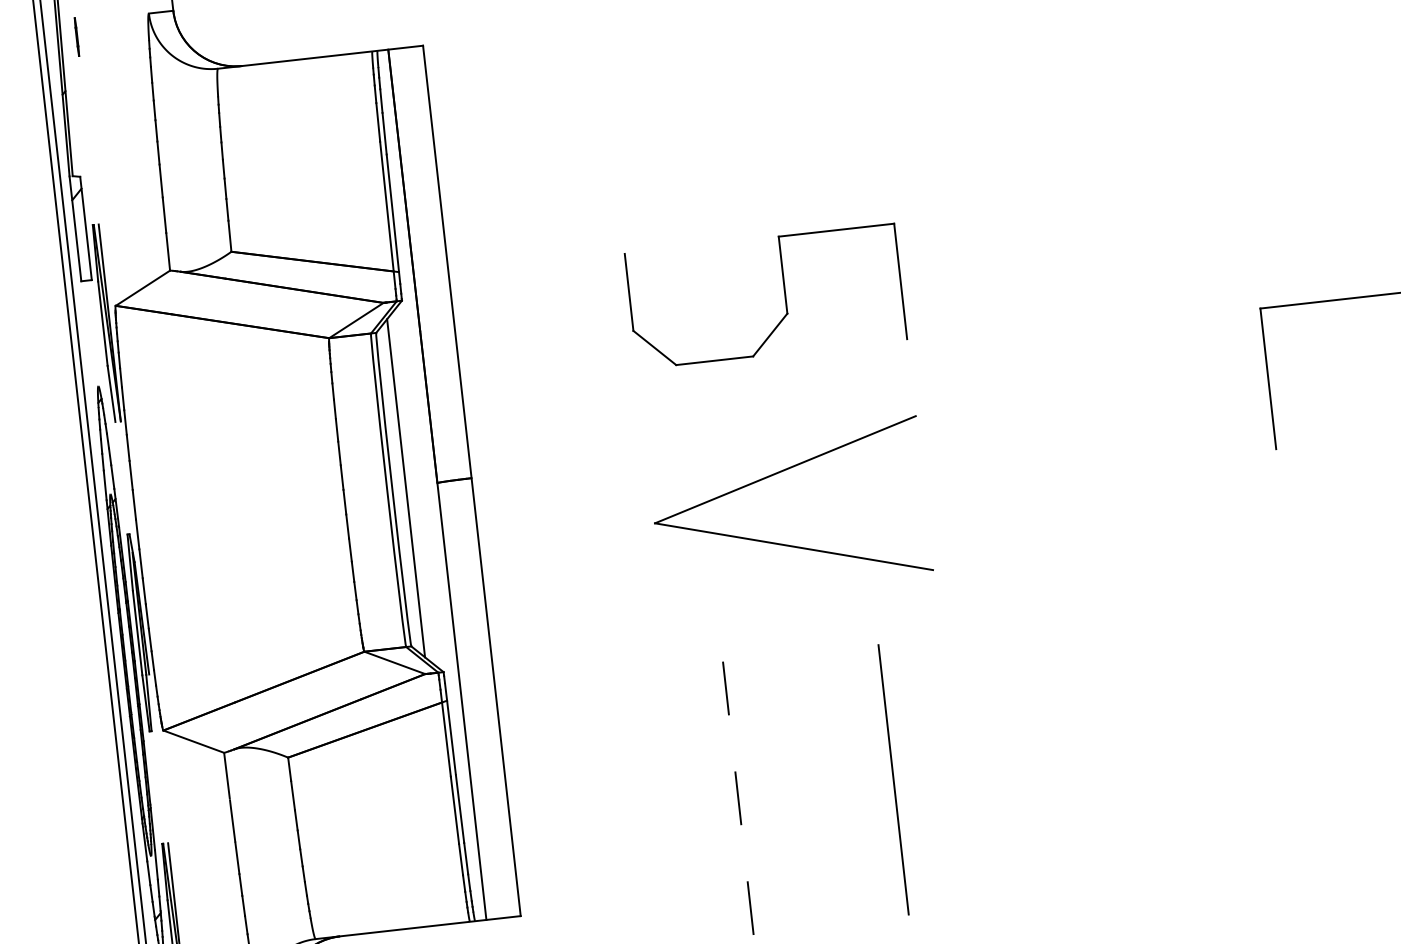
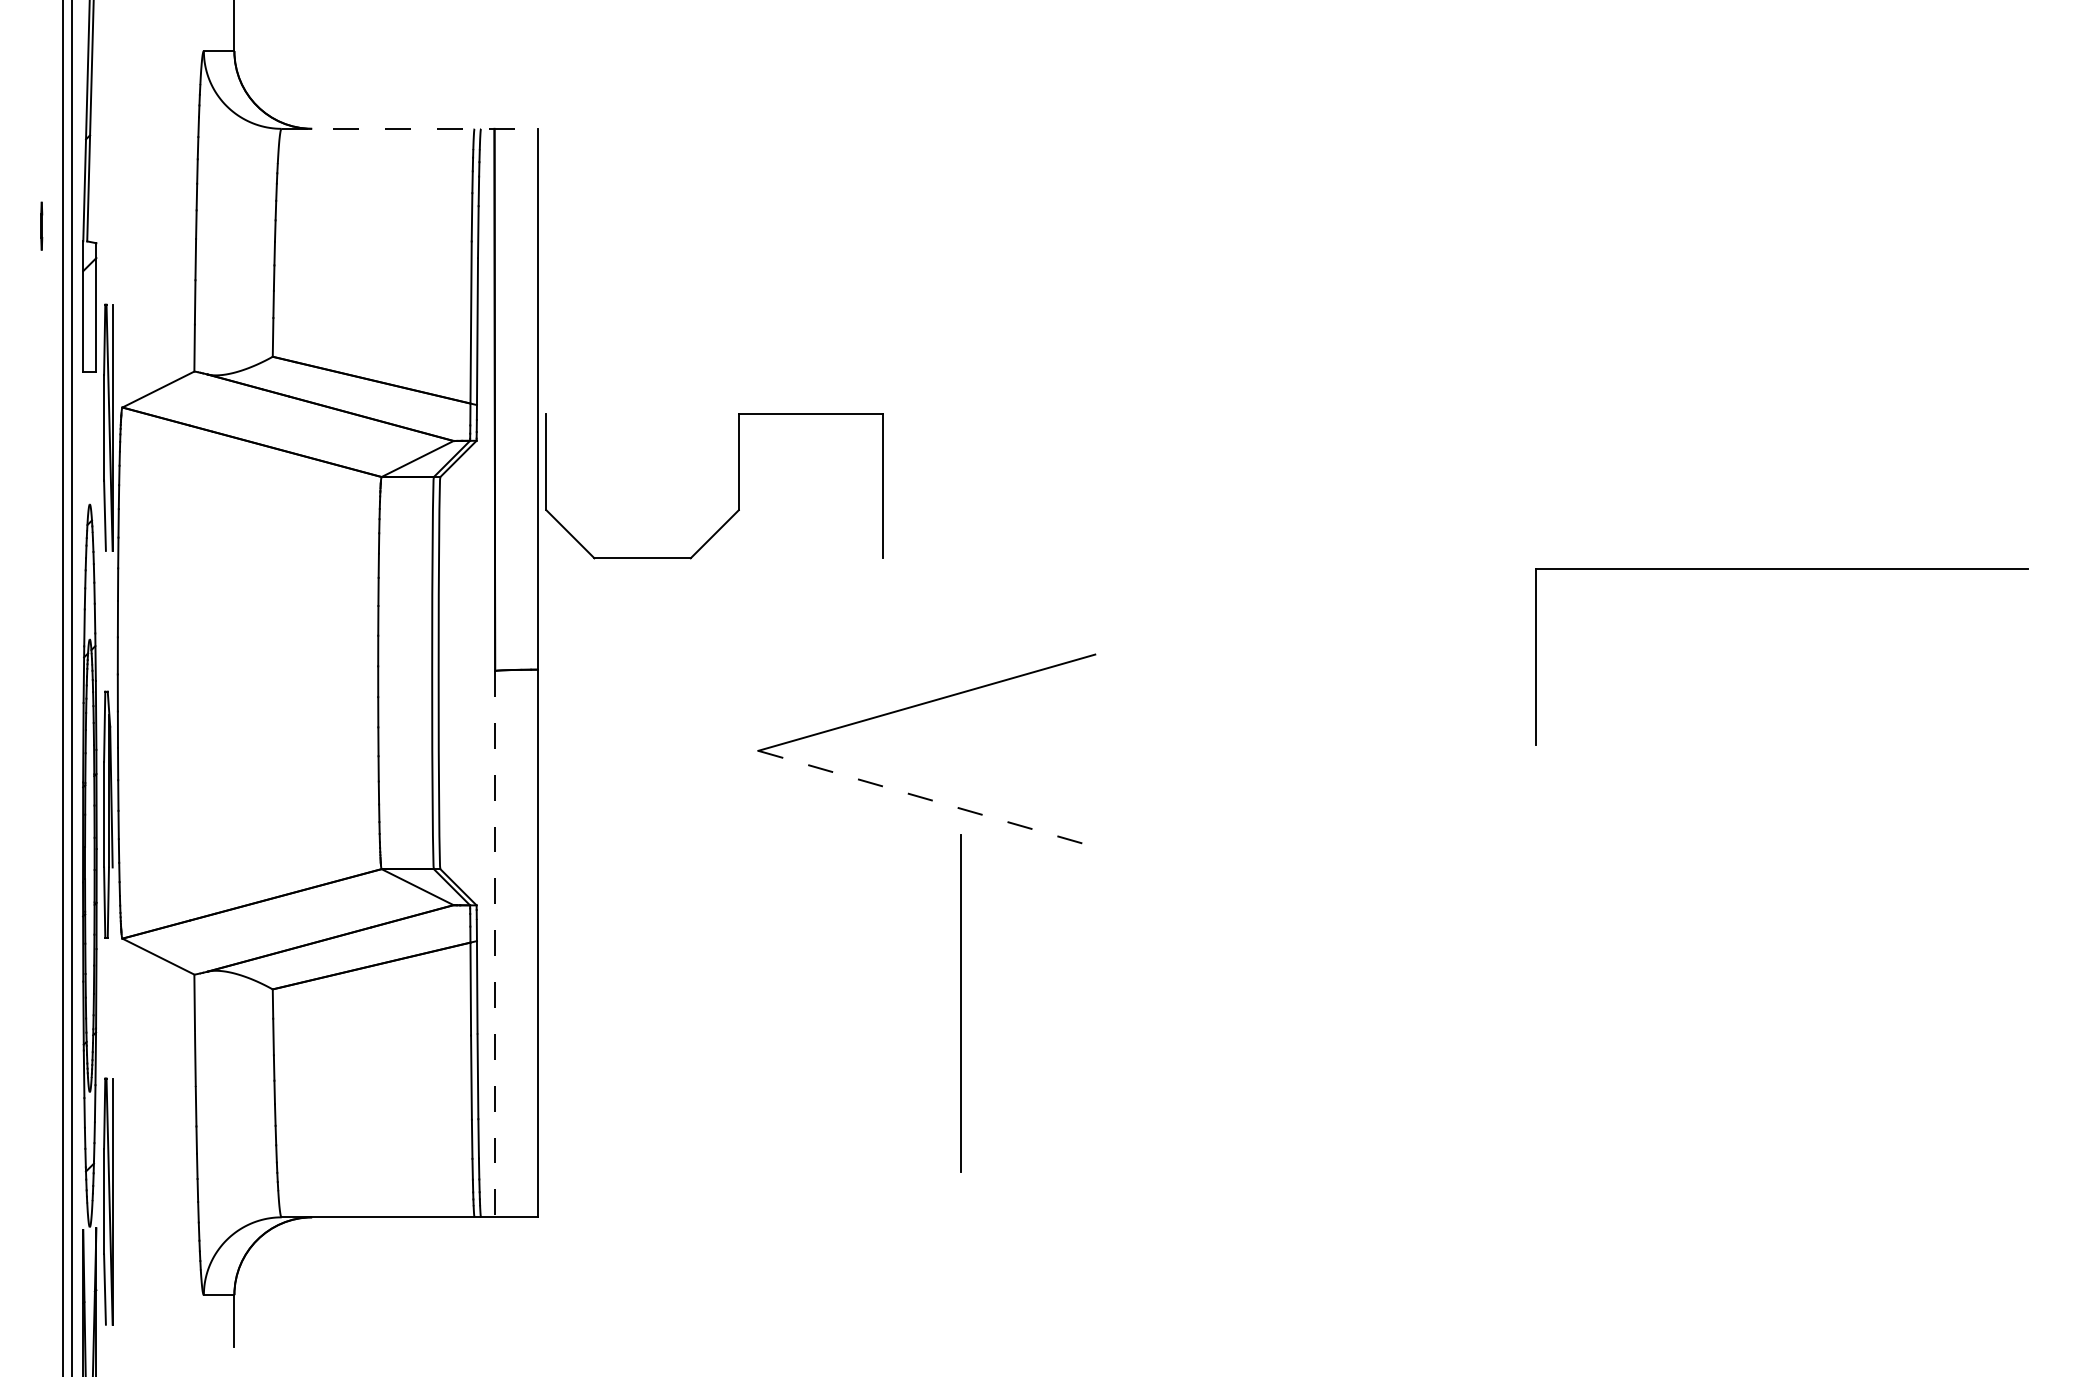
line: (76, 36) -> (41, 225), moved
line: (321, 56) -> (410, 128), solid -> dashed
part: (784, 294) -> (738, 486), moved
line: (405, 487) -> (455, 672), removed
line: (794, 547) -> (927, 799), solid -> dashed
line: (726, 688) -> (823, 964), removed
line: (462, 701) -> (495, 944), solid -> dashed
line: (893, 779) -> (960, 1003), moved
line: (738, 797) -> (823, 1101), removed
line: (750, 907) -> (823, 1238), removed

